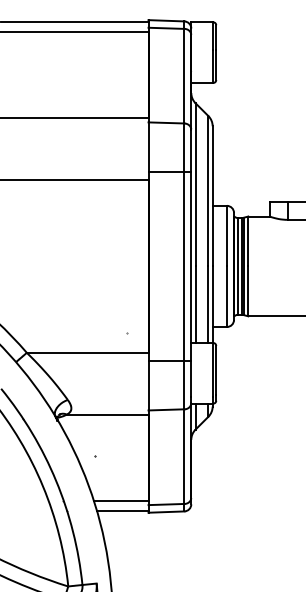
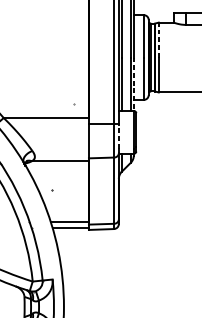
line: (248, 241) -> (158, 40), solid -> dashed
line: (212, 305) -> (133, 84), solid -> dashed
line: (191, 378) -> (118, 135), solid -> dashed

